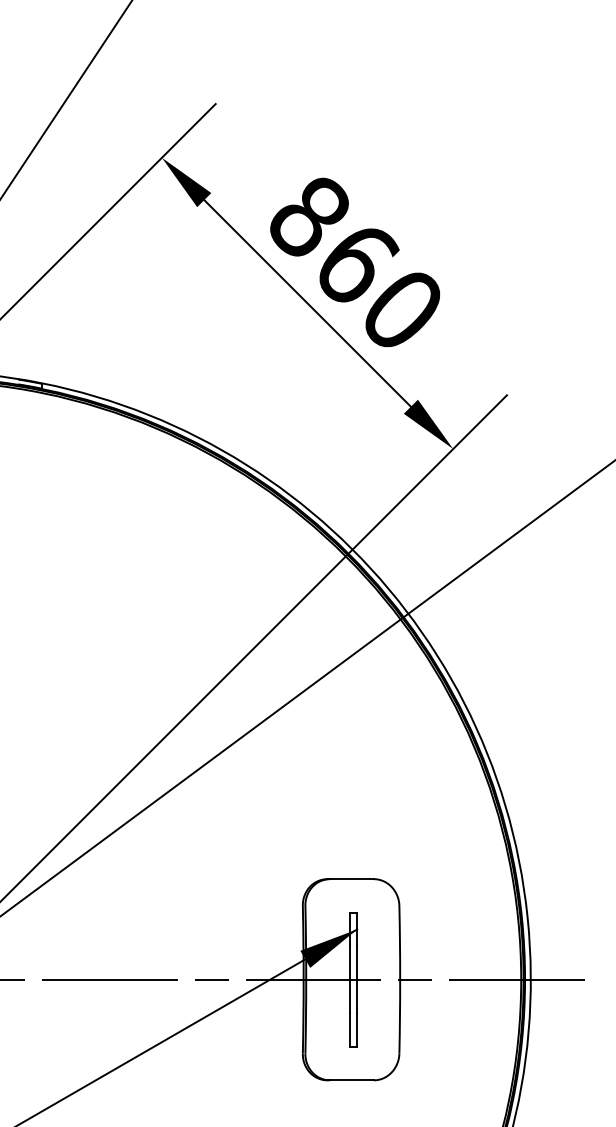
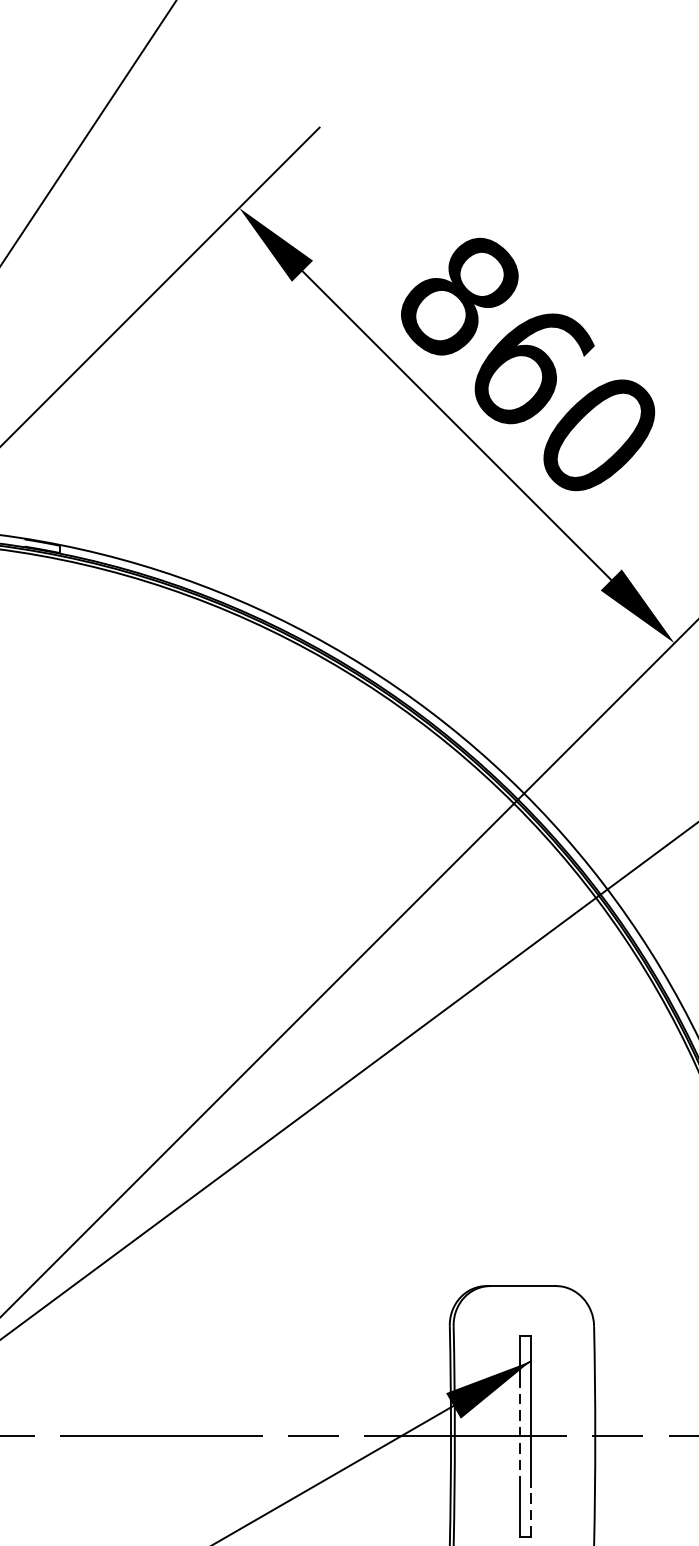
line: (349, 979) -> (519, 1436), solid -> dashed
line: (357, 1030) -> (531, 1512), solid -> dashed

